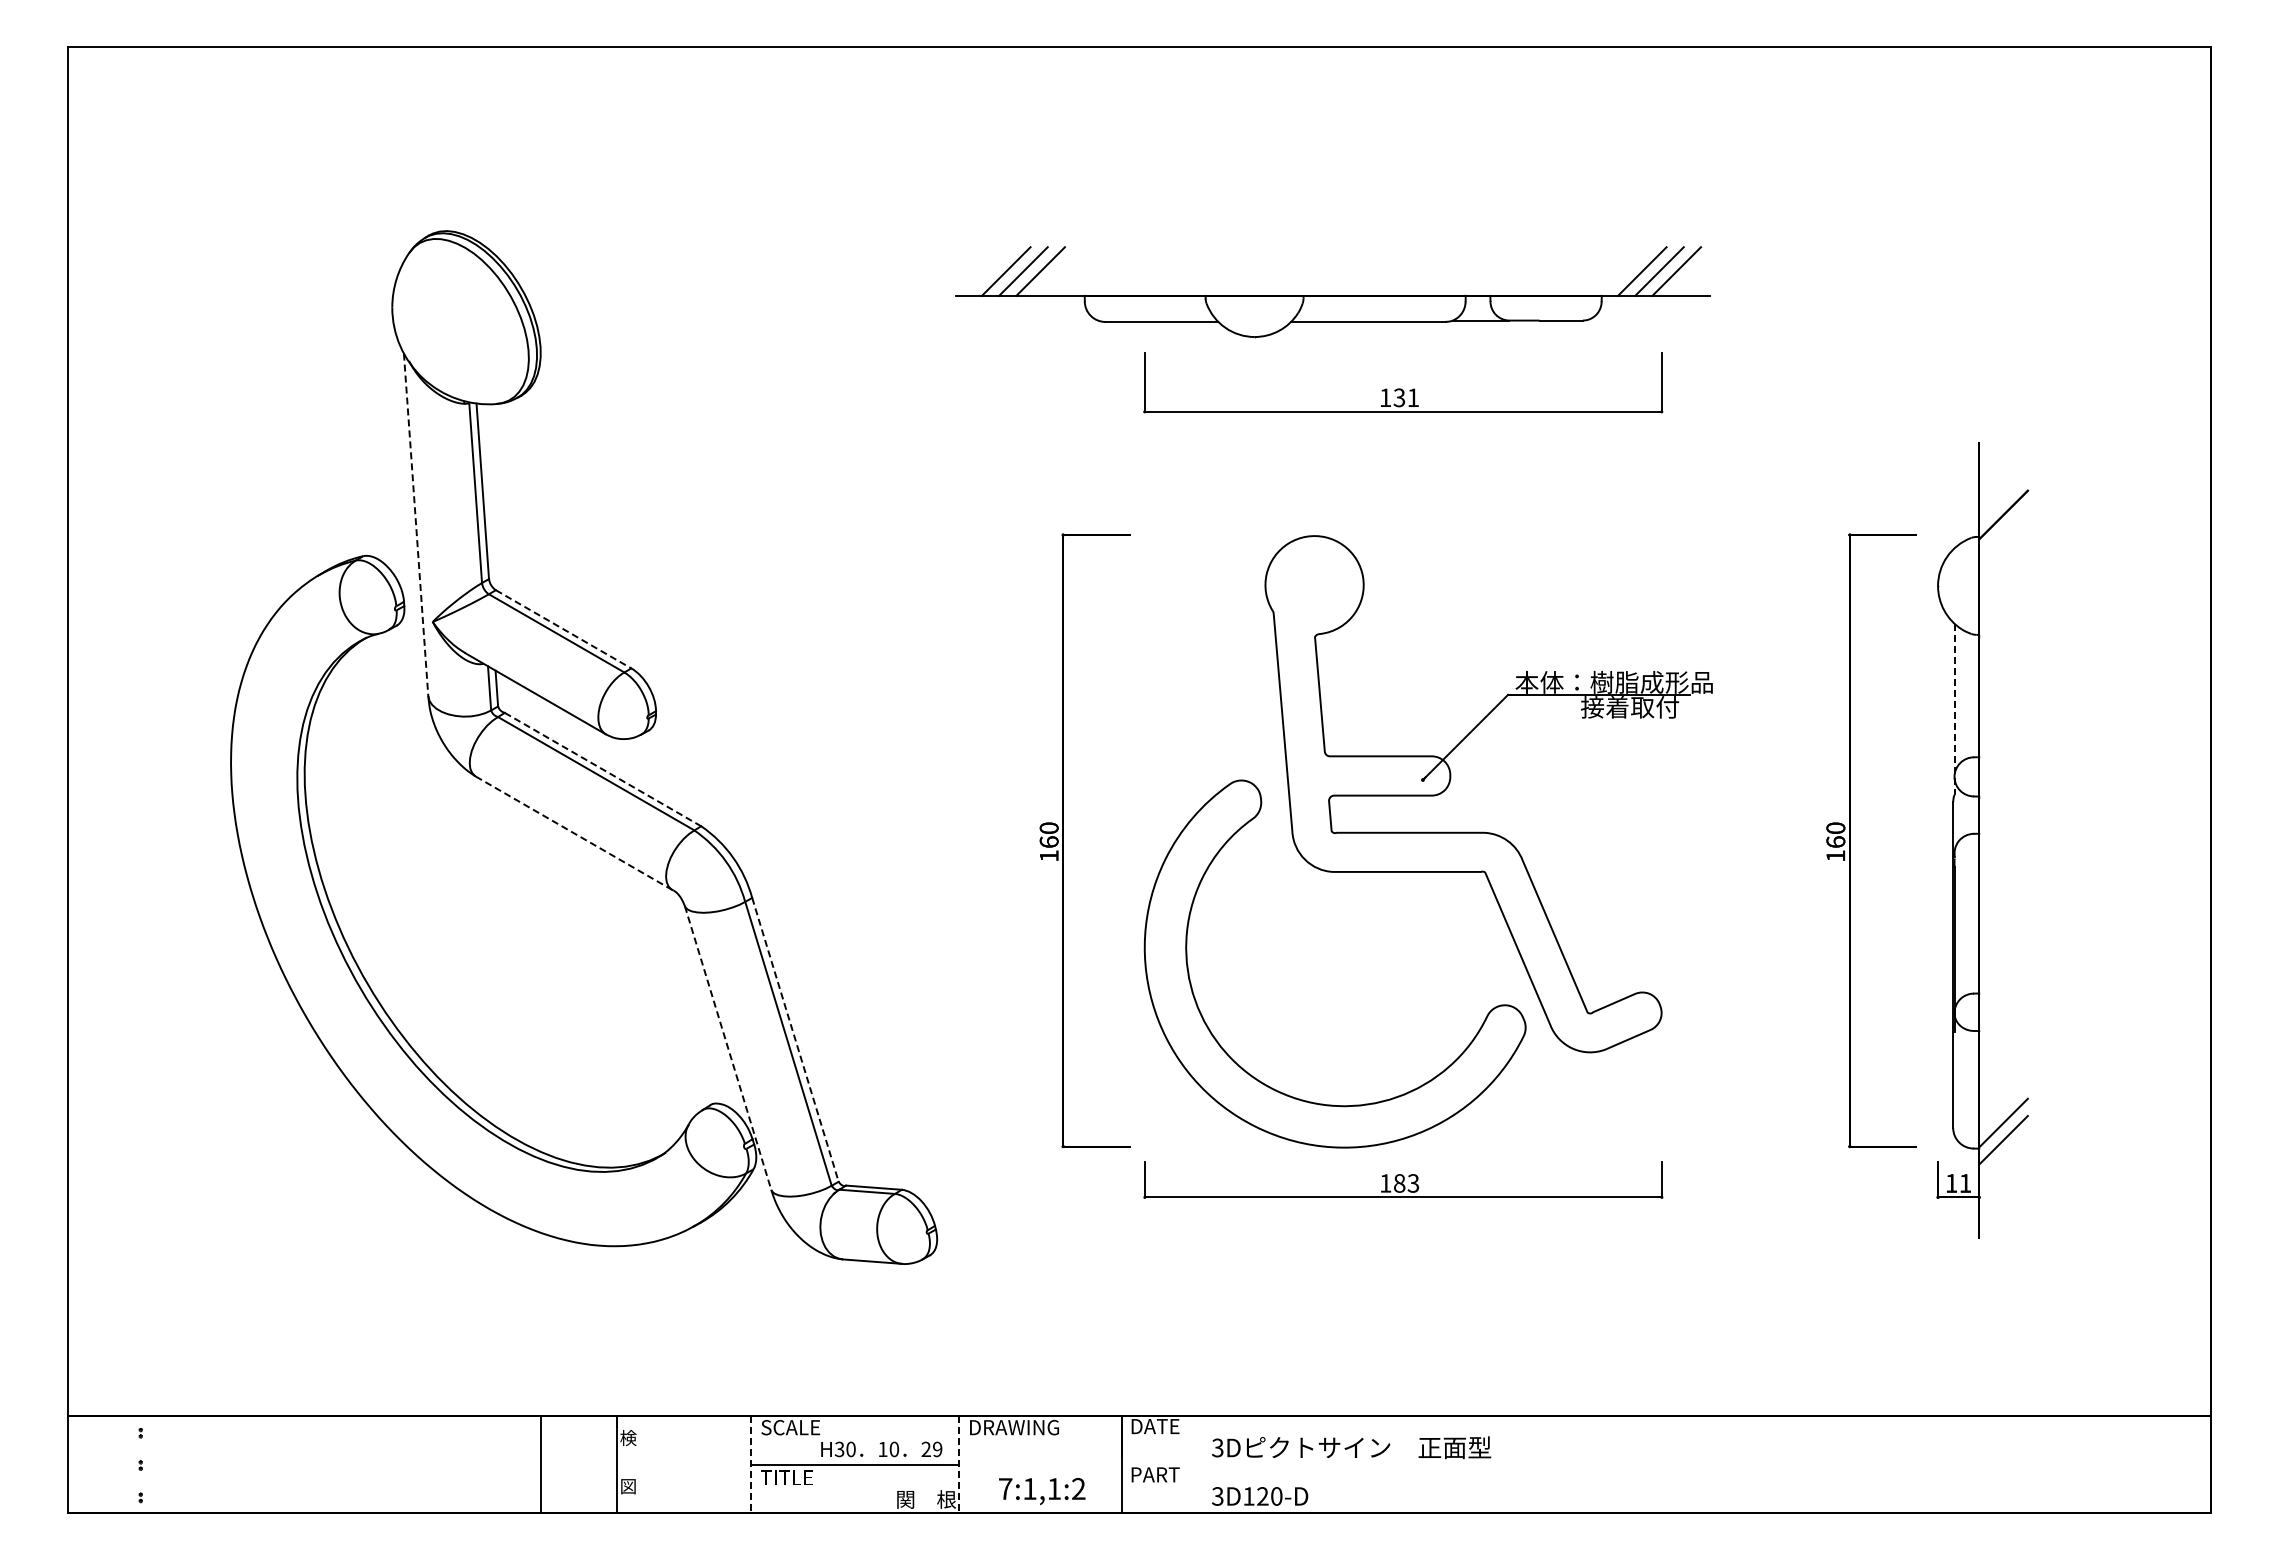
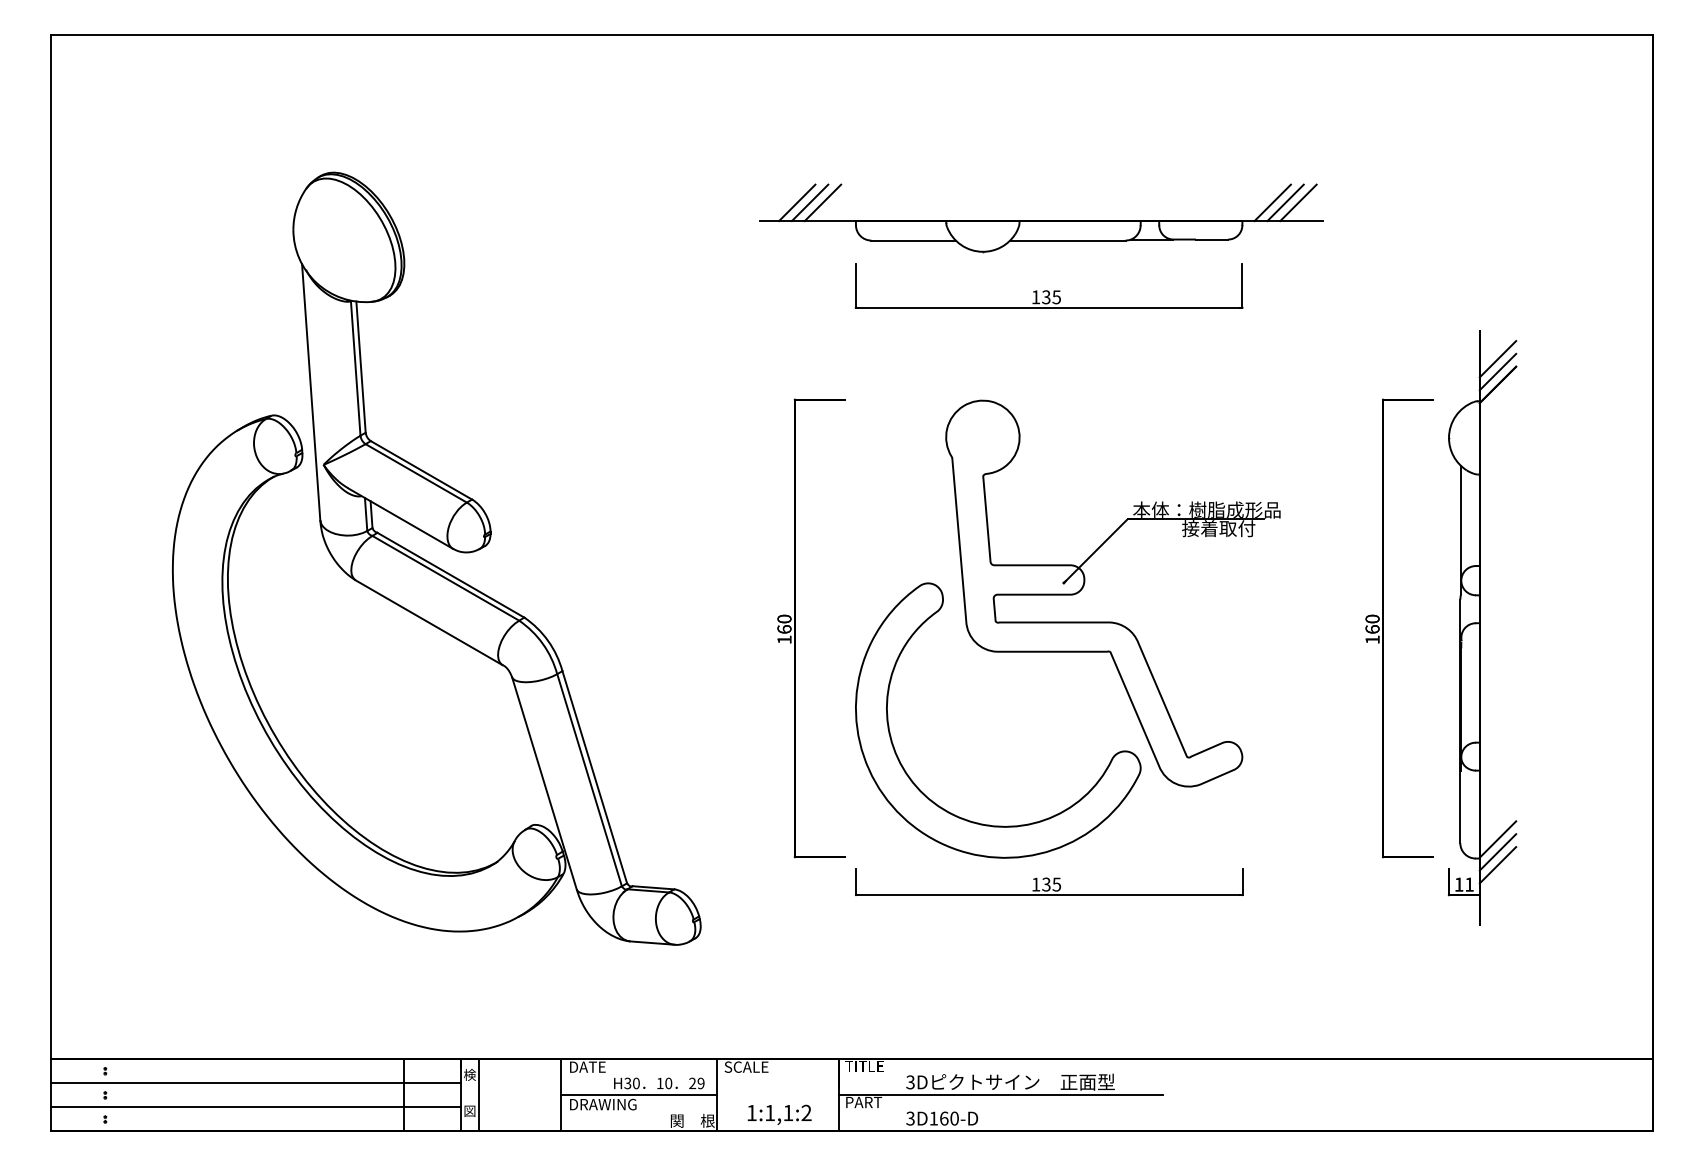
part: (1332, 292) -> (1041, 218), moved
text: (1412, 397) -> (1056, 297), 131 -> 135
line: (2003, 480) -> (1497, 359), added
line: (2003, 497) -> (1497, 371), added
line: (416, 524) -> (311, 391), dashed -> solid
line: (564, 629) -> (422, 470), dashed -> solid
line: (1954, 709) -> (1461, 530), dashed -> solid
line: (603, 769) -> (451, 575), dashed -> solid
line: (574, 833) -> (429, 622), dashed -> solid
line: (795, 1040) -> (594, 777), dashed -> solid
line: (728, 1048) -> (544, 783), dashed -> solid
line: (2003, 1157) -> (1497, 865), added
text: (1406, 1183) -> (1051, 884), 183 -> 135
text: (1155, 1426) -> (863, 1066), DATE -> TITLE
text: (790, 1427) -> (591, 1067), SCALE -> DATE
text: (1013, 1427) -> (757, 1067), DRAWING -> SCALE
line: (342, 1448) -> (256, 1082), added
line: (639, 1464) -> (478, 1094), added
line: (1338, 1464) -> (1000, 1094), added
line: (750, 1465) -> (561, 1095), dashed -> solid
line: (959, 1465) -> (717, 1095), dashed -> solid
text: (806, 1477) -> (603, 1104), TITLE -> DRAWING
line: (342, 1480) -> (256, 1106), added
text: (1005, 1488) -> (751, 1112), 7:1,1:2 -> 1:1,1:2
text: (1262, 1496) -> (943, 1118), 3D120-D -> 3D160-D

